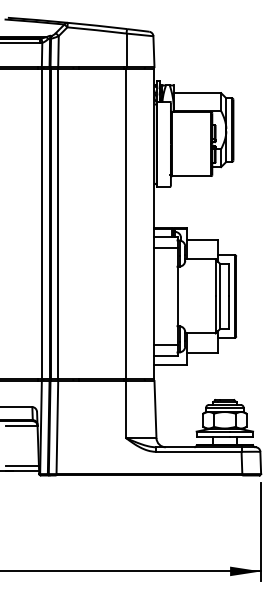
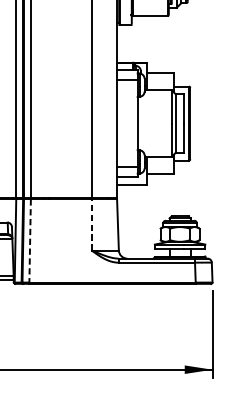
line: (126, 409) -> (92, 224), solid -> dashed
line: (57, 427) -> (30, 240), solid -> dashed

